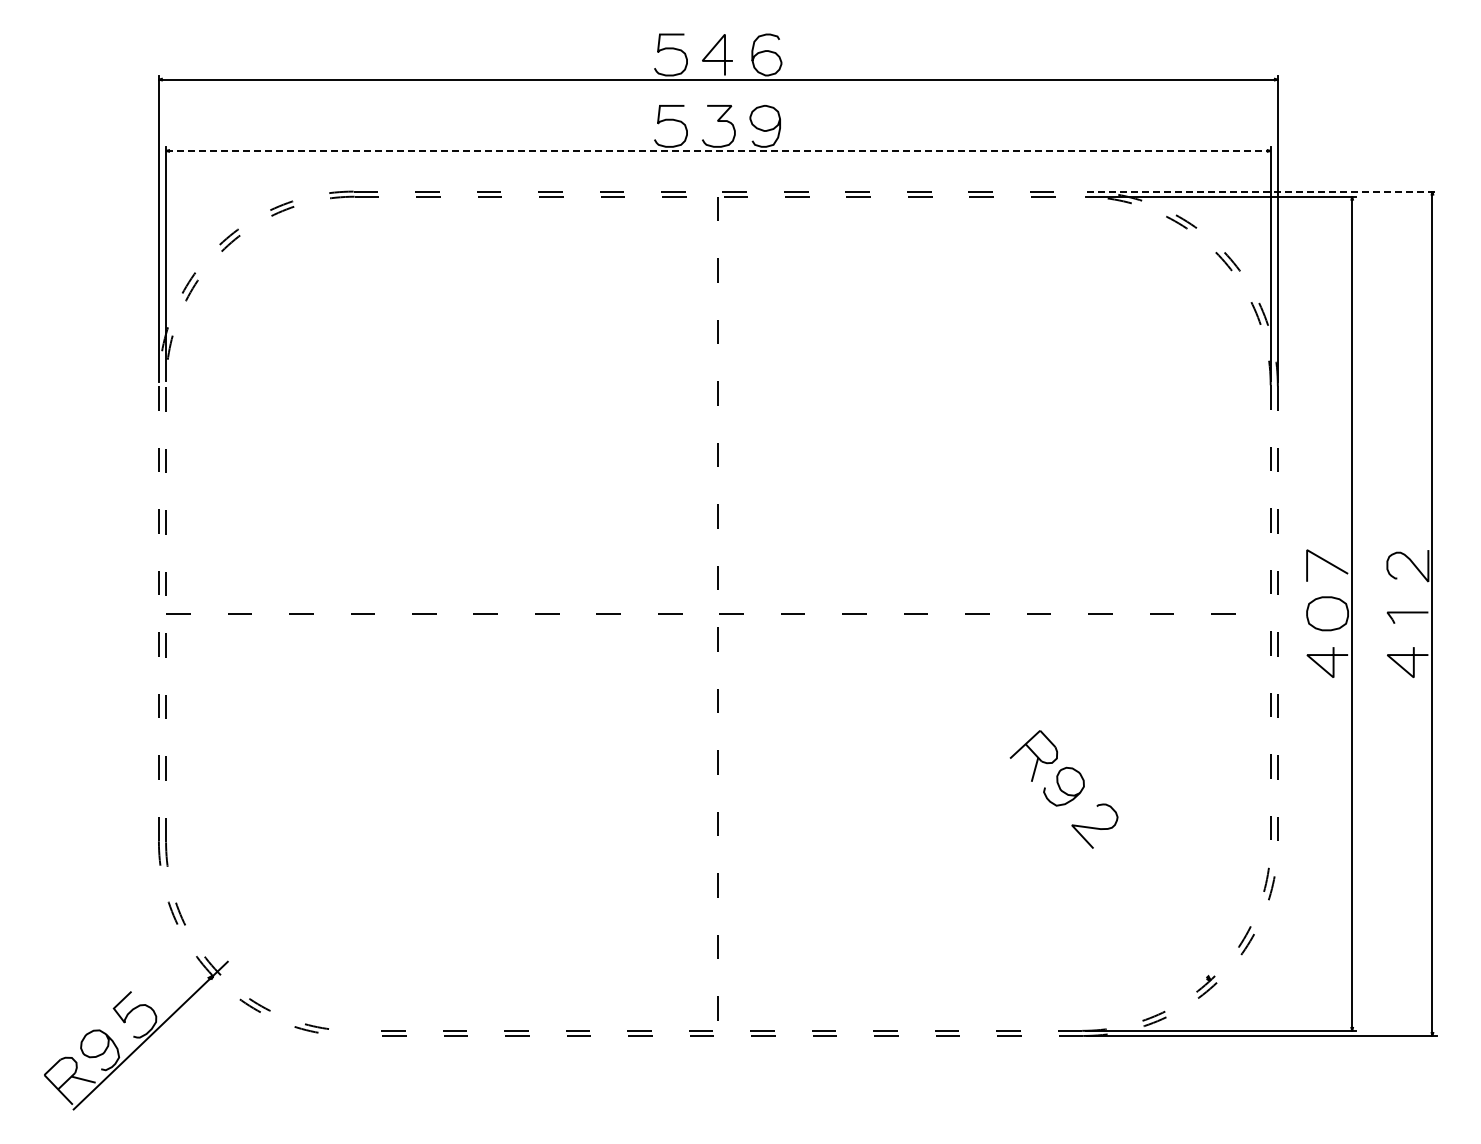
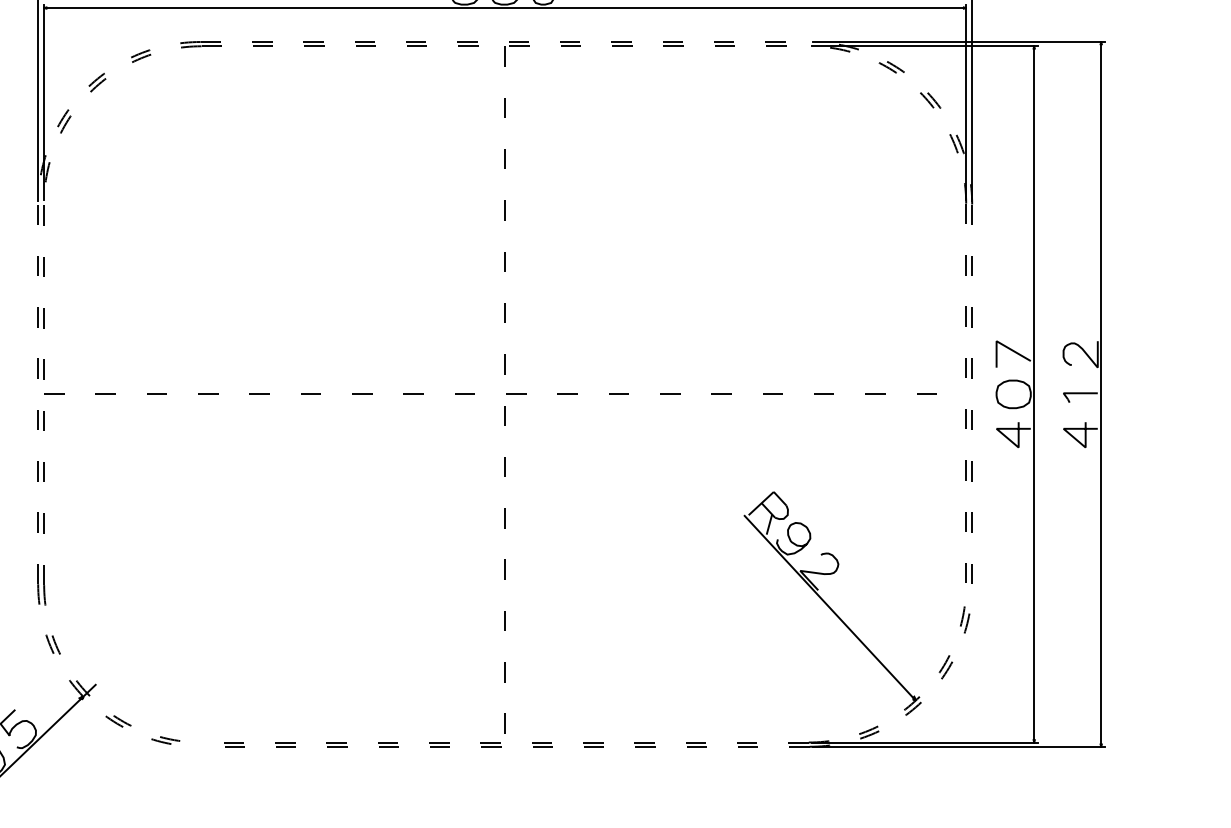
line: (718, 150) -> (505, 7), dashed -> solid
line: (1261, 191) -> (958, 41), dashed -> solid
line: (1106, 868) -> (829, 606), added

